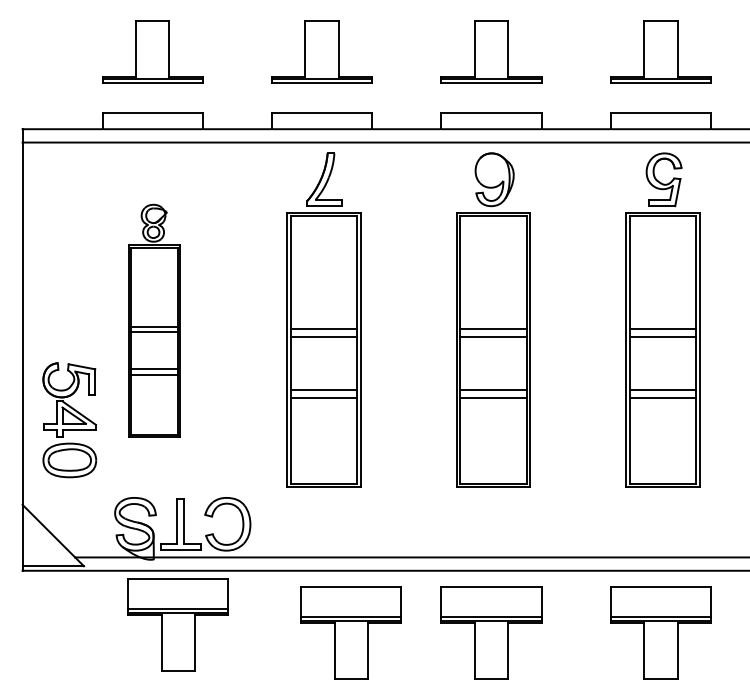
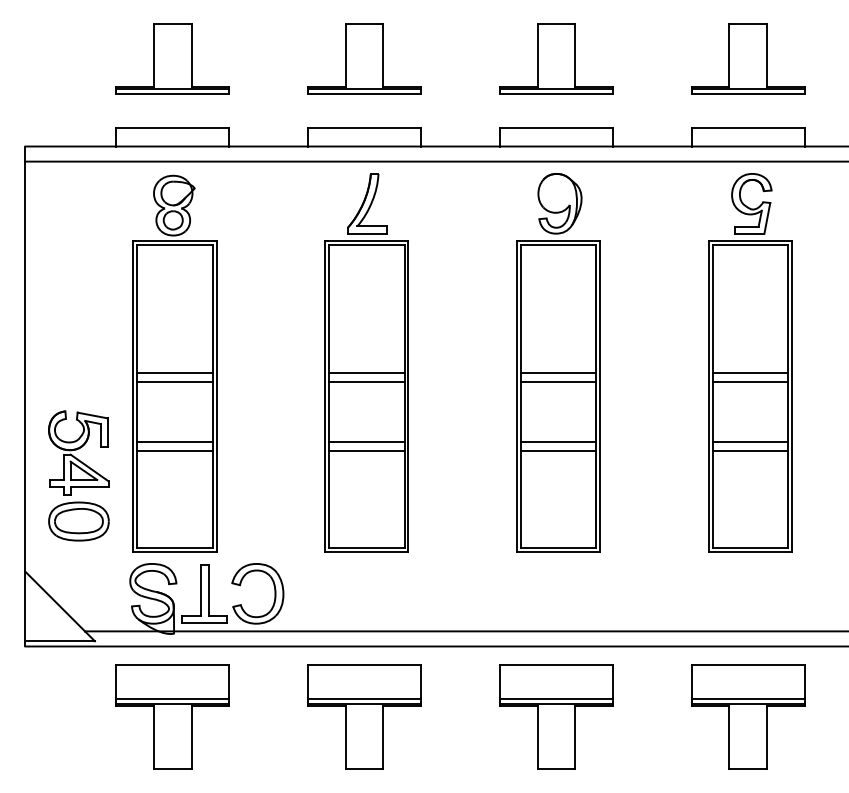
part: (154, 320) -> (174, 363), size x1.43
part: (178, 624) -> (172, 716), moved
part: (351, 632) -> (364, 716), moved

